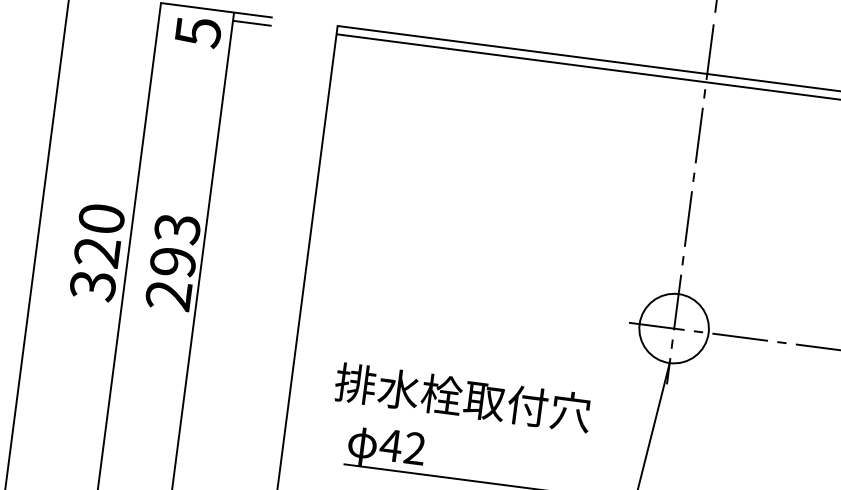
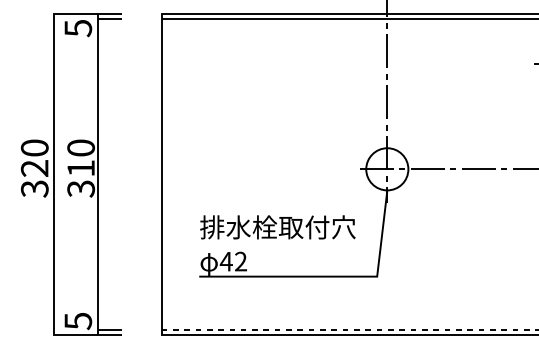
text: (173, 262) -> (81, 168), 293 -> 310
text: (462, 397) -> (277, 227), moved

